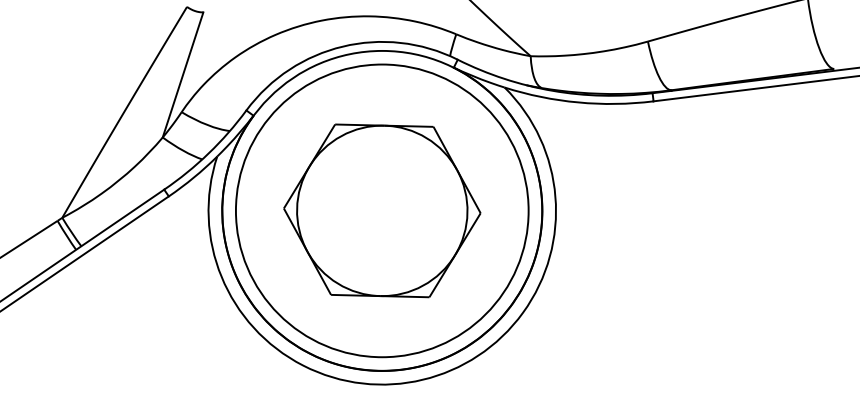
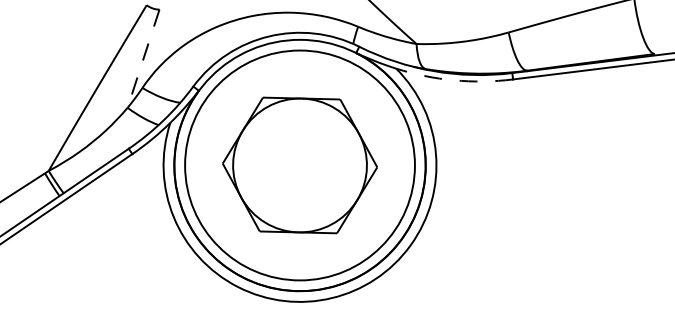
line: (183, 74) -> (143, 58), solid -> dashed
arc: (578, 102) -> (454, 80), solid -> dashed

